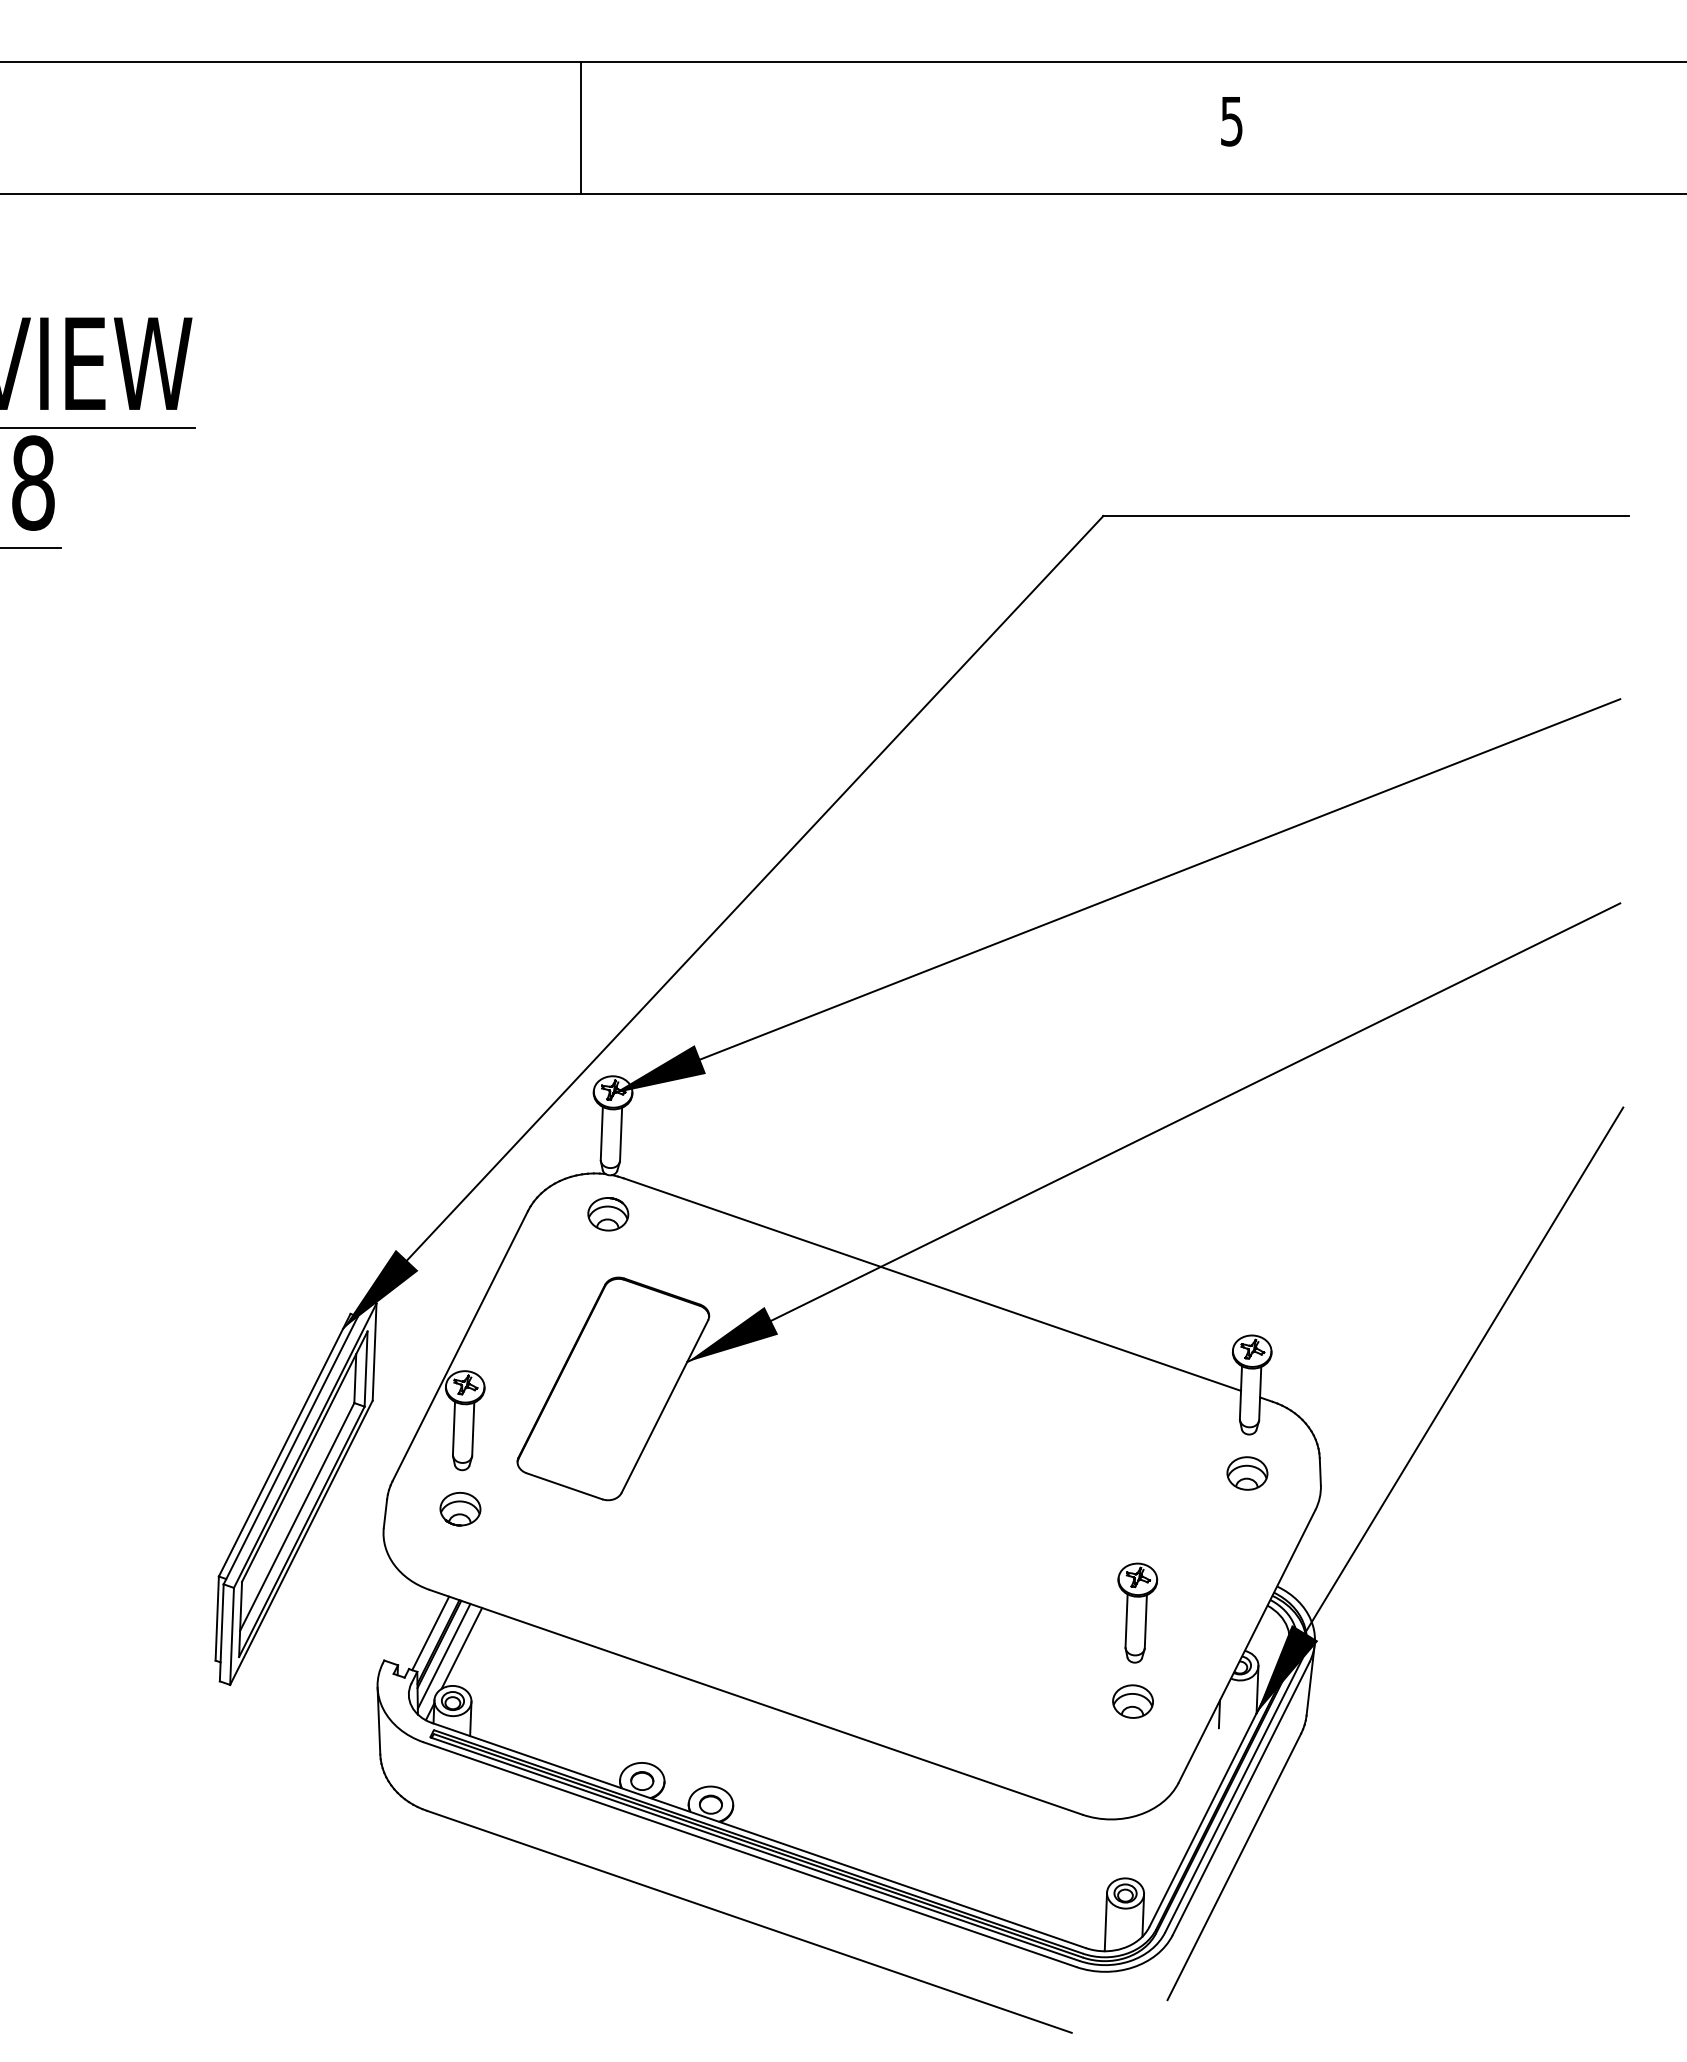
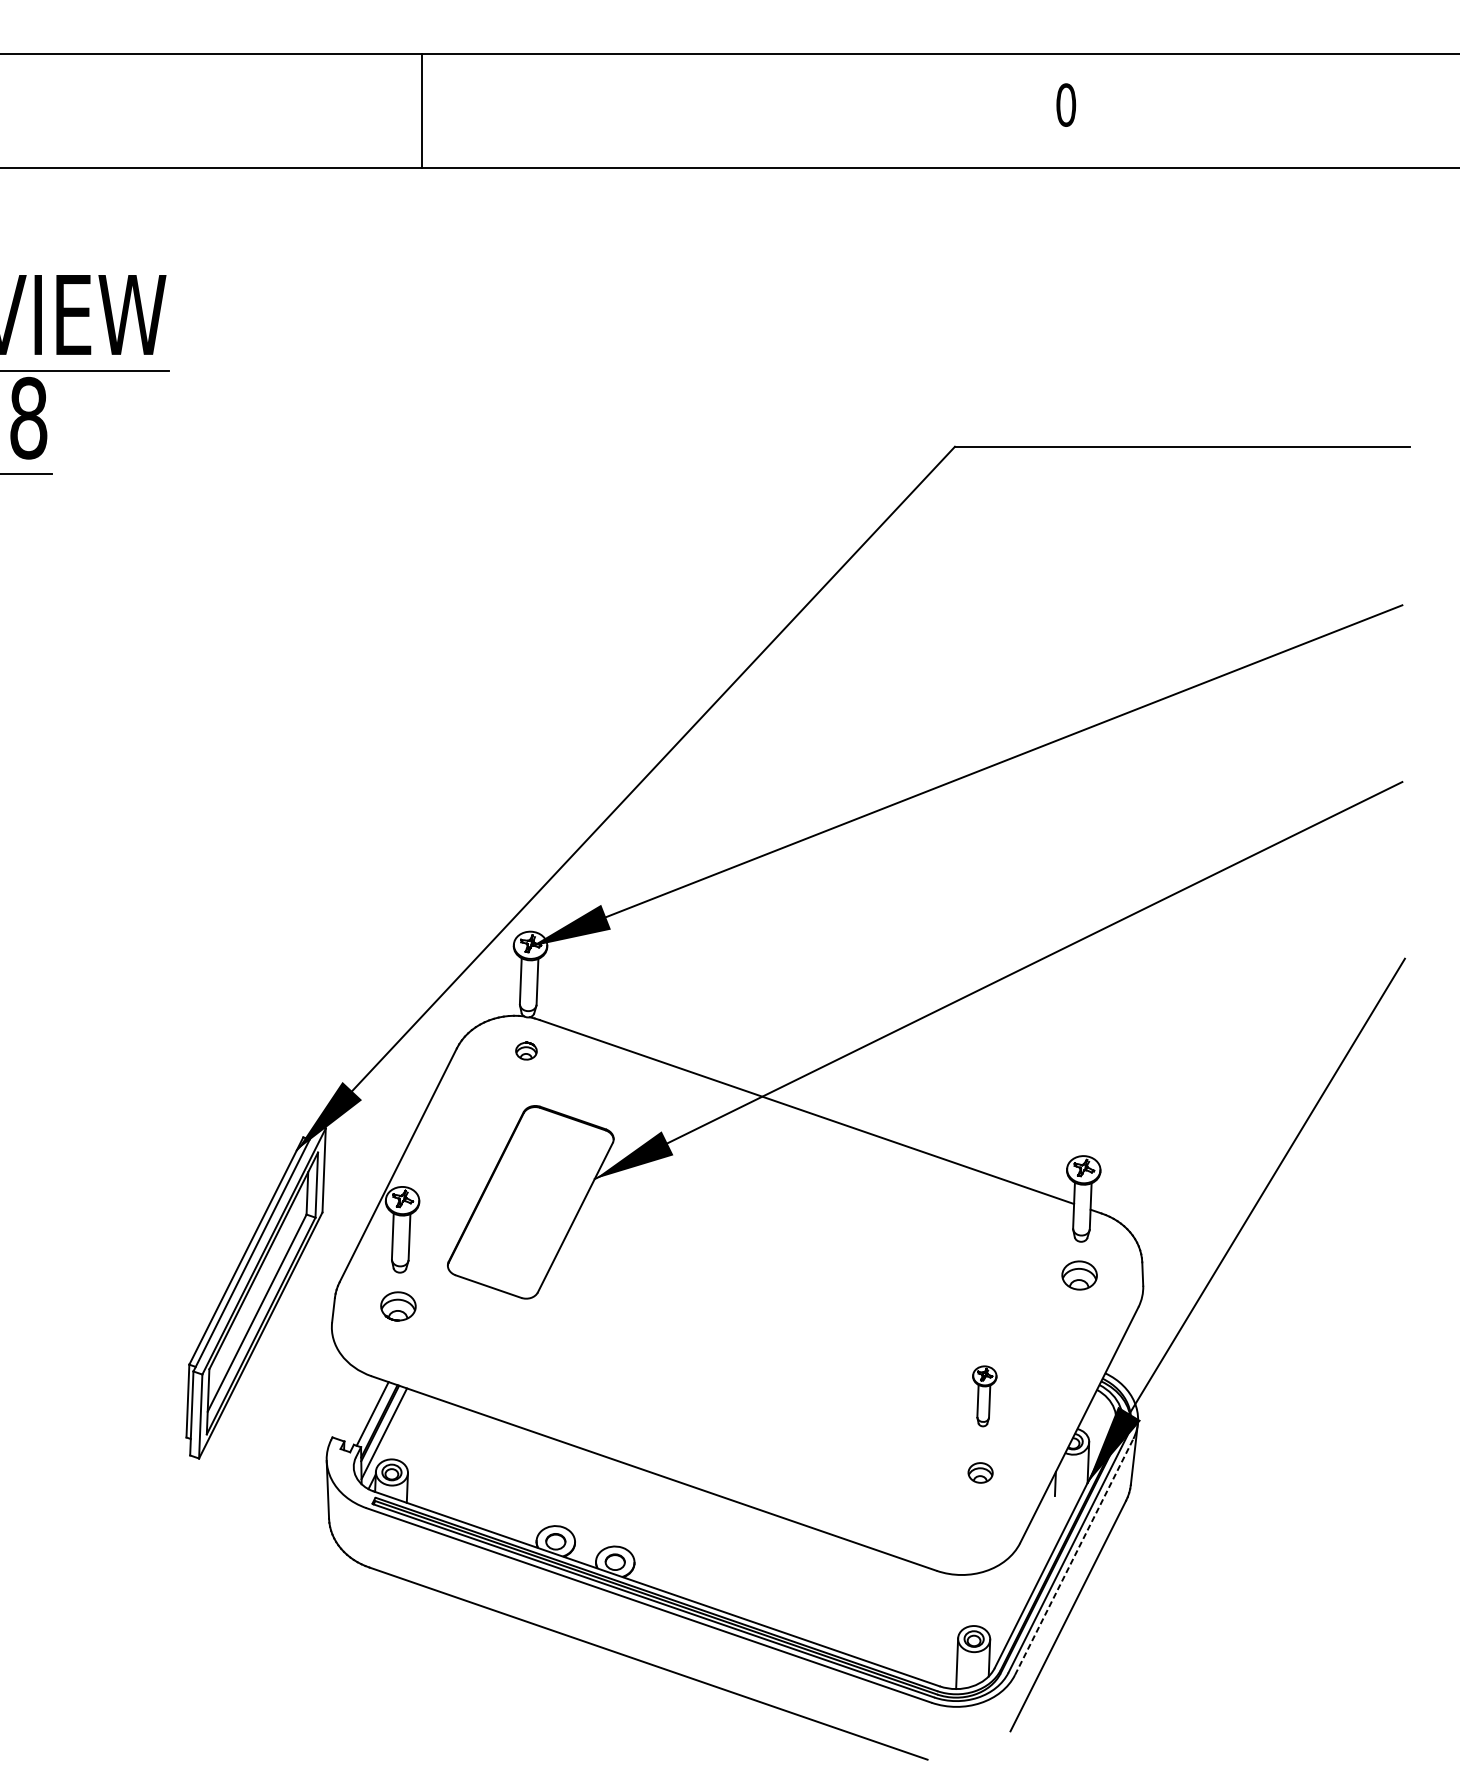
text: (1231, 121) -> (1065, 105), 5 -> 0
line: (580, 127) -> (421, 110), moved
part: (608, 1214) -> (526, 1051), size x0.6
part: (1137, 1612) -> (984, 1395), size x0.7
line: (461, 1648) -> (399, 1427), removed
part: (1132, 1701) -> (980, 1472), size x0.7
line: (1241, 1798) -> (1074, 1556), solid -> dashed

